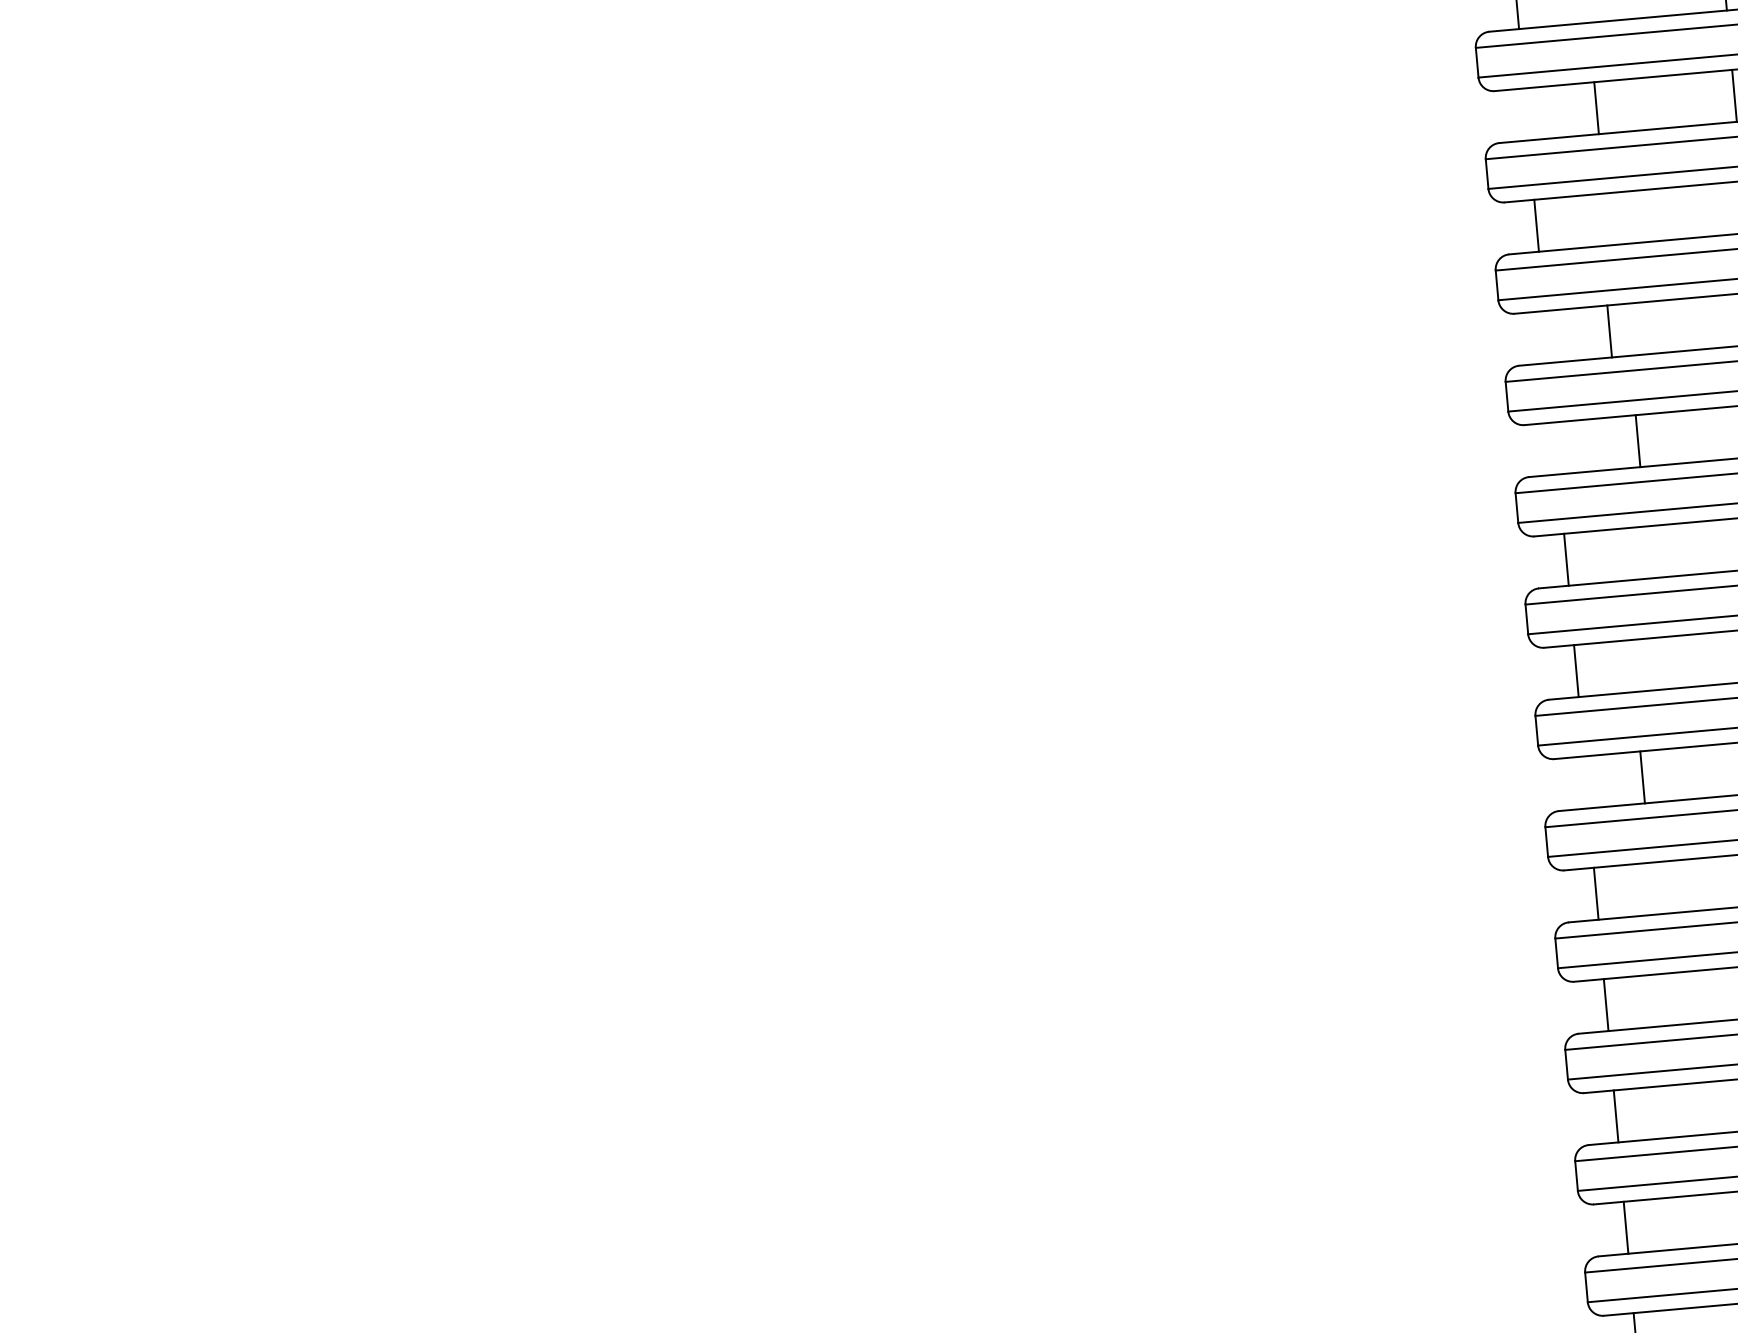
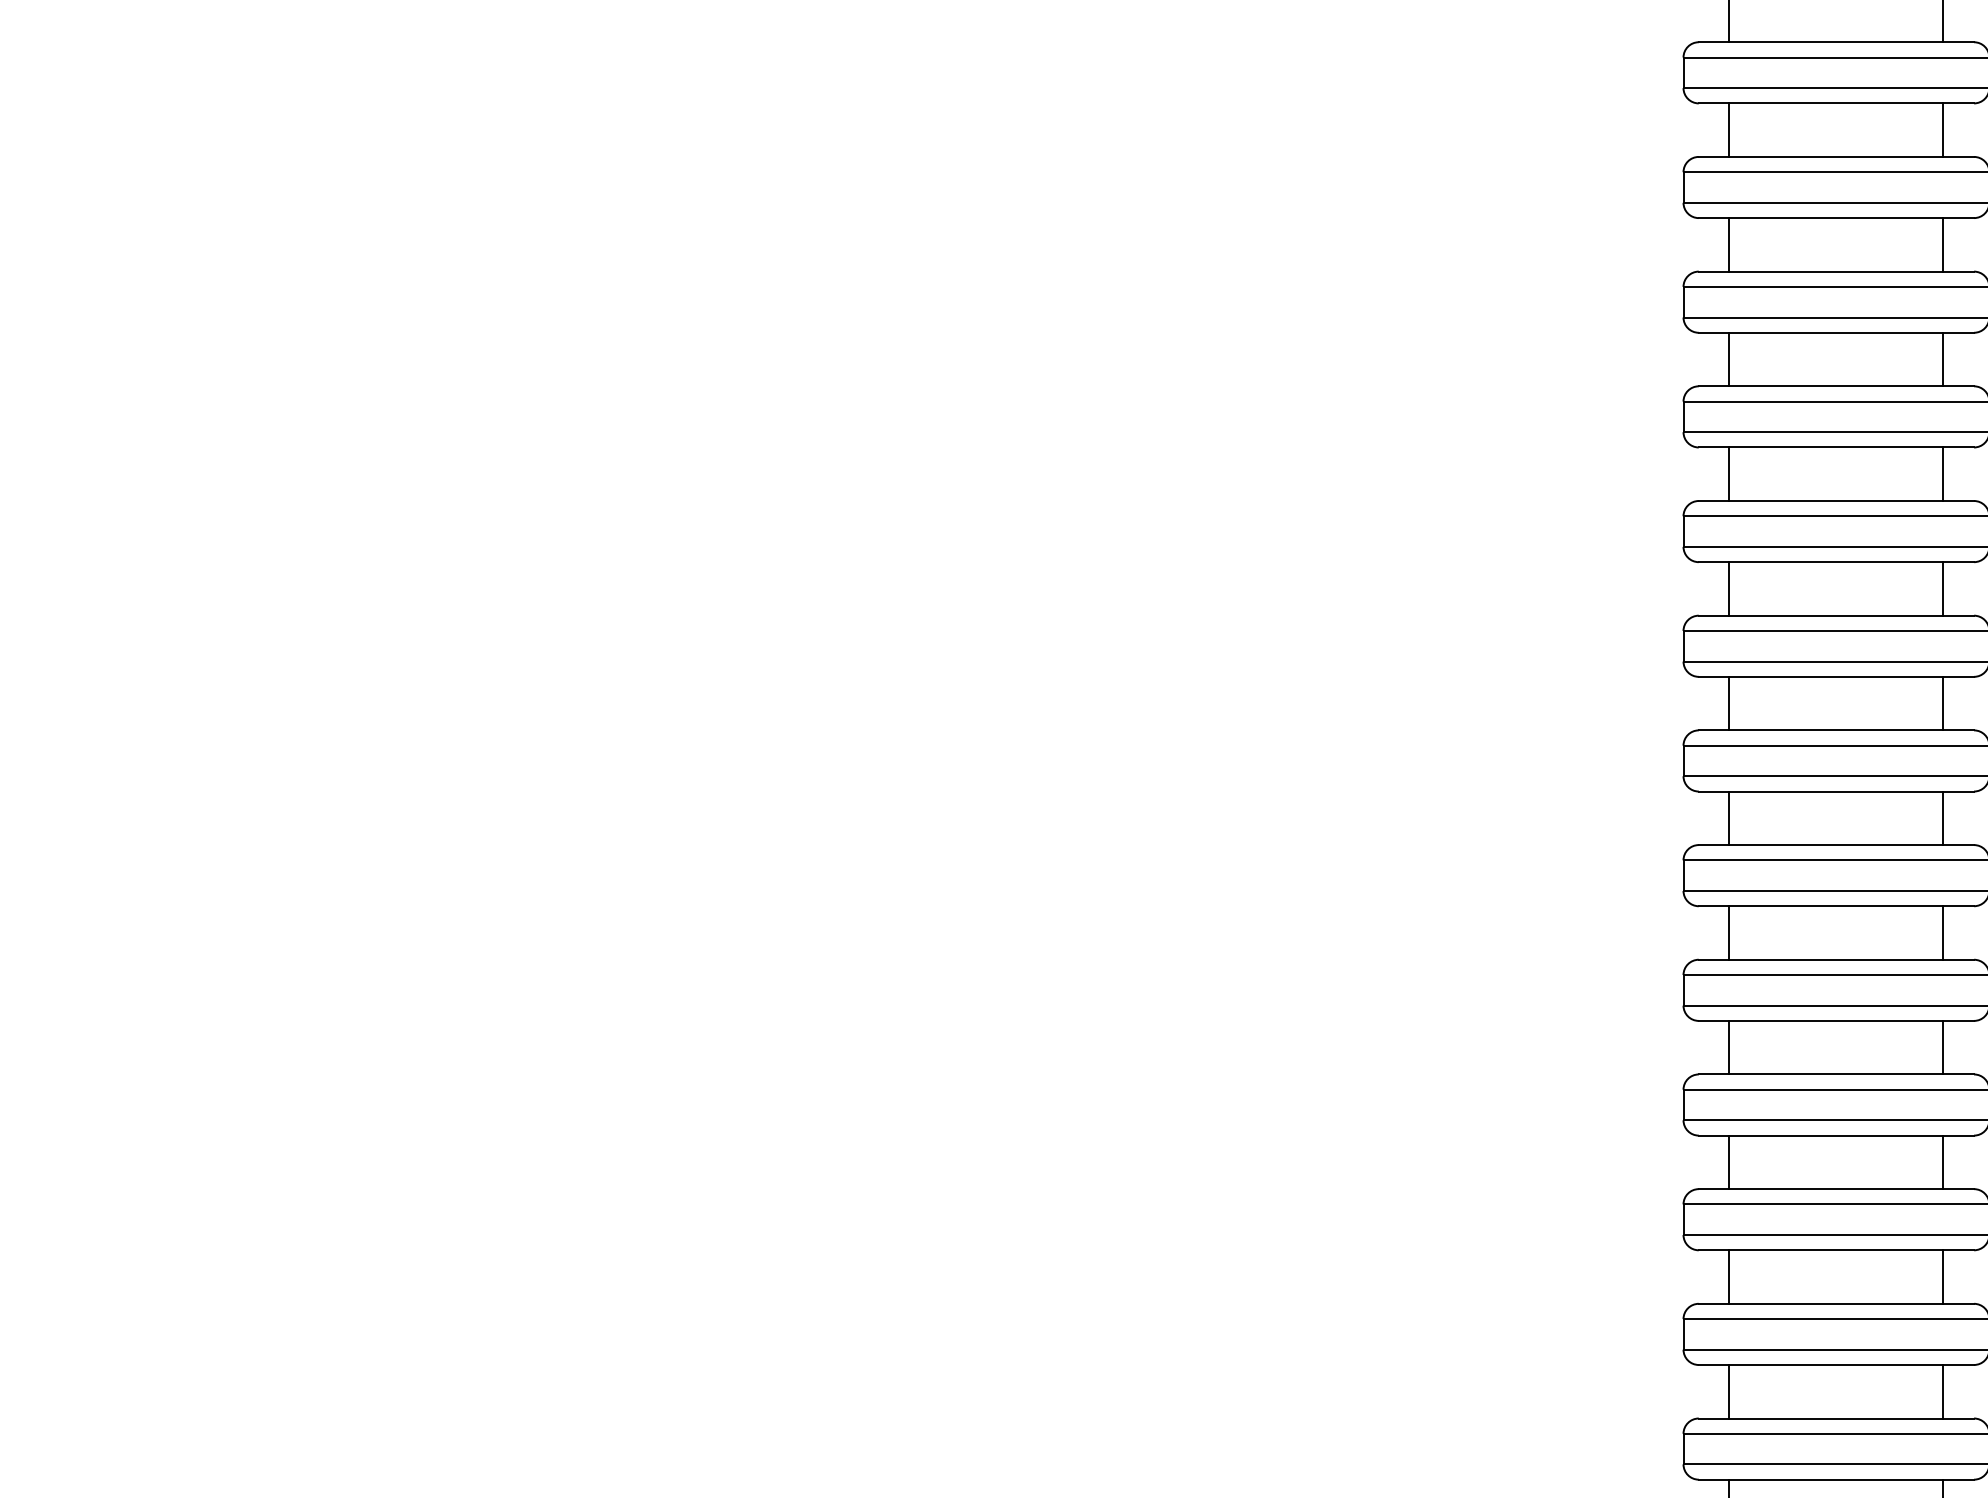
line: (1596, 108) -> (1729, 359), moved
line: (1609, 331) -> (1729, 588), moved
line: (1638, 441) -> (1729, 703), moved
line: (1642, 777) -> (1729, 1047), moved

